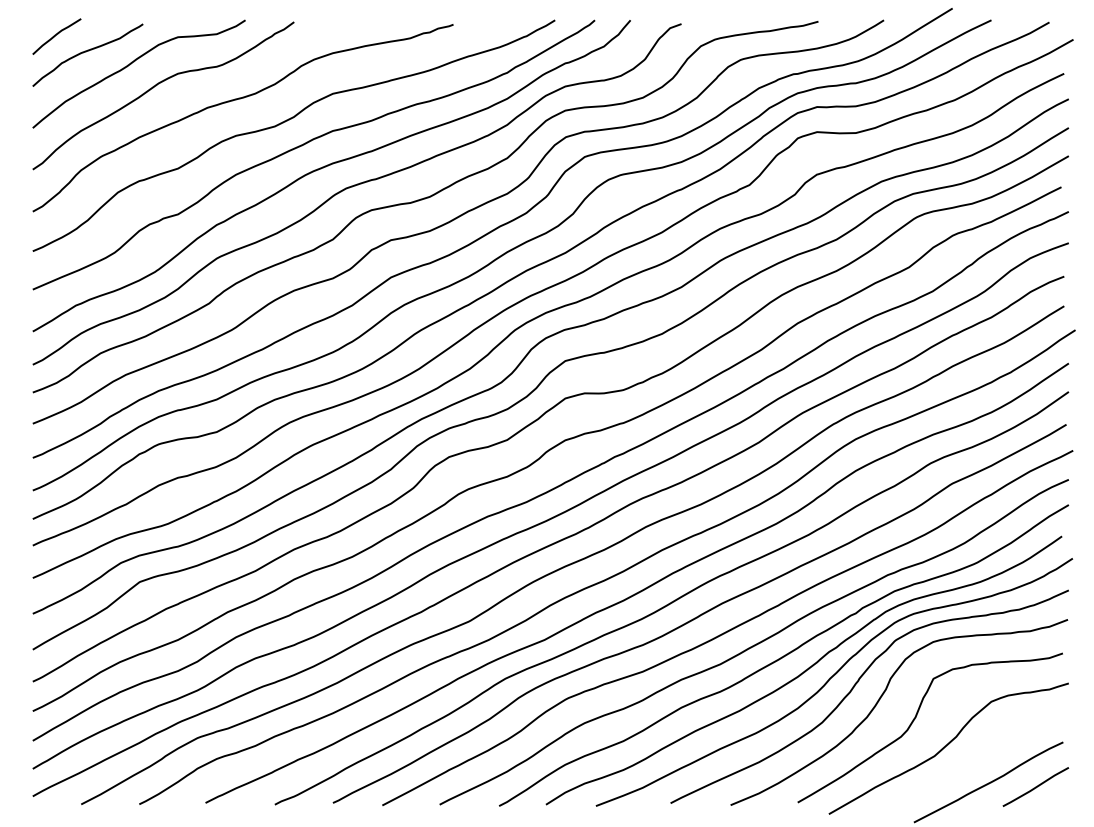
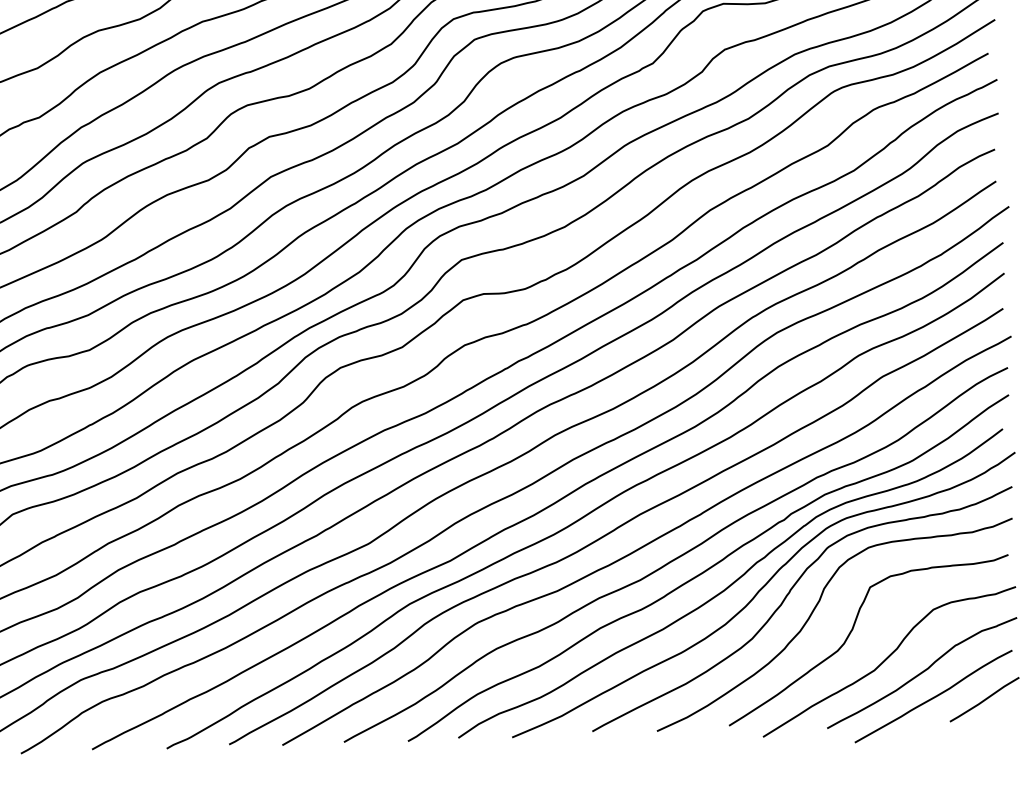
curve: (978, 759) -> (921, 672), added

